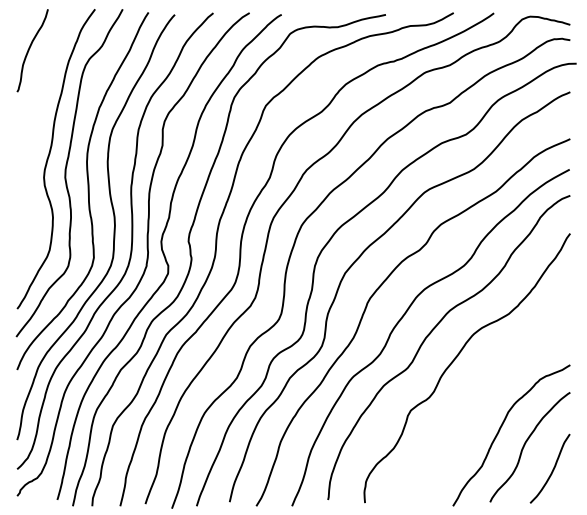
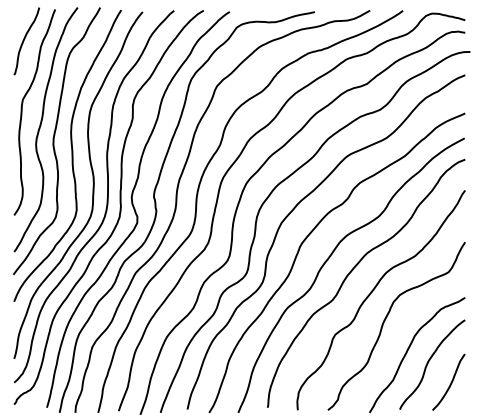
curve: (27, 137) -> (22, 112), added
curve: (472, 393) -> (385, 320), added

